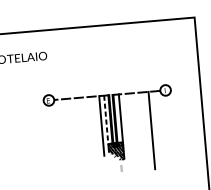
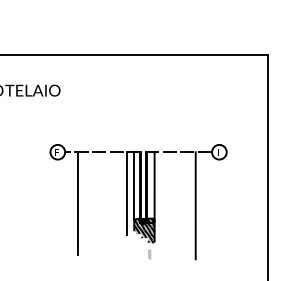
line: (106, 120) -> (134, 186), dashed -> solid
line: (66, 136) -> (77, 203), added

